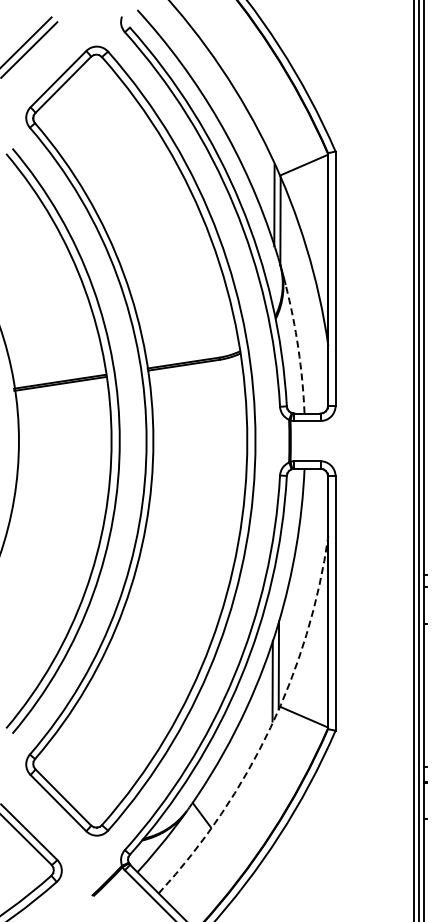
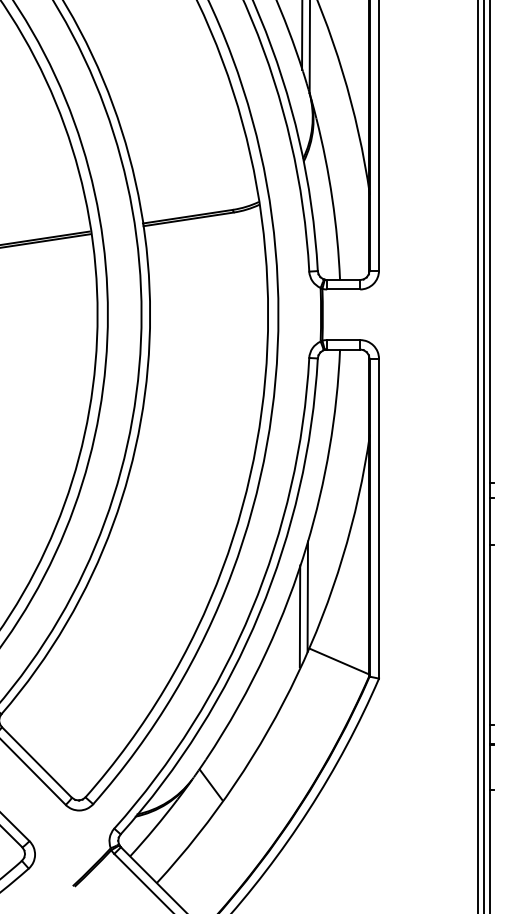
arc: (298, 348) -> (332, 198), dashed -> solid
arc: (270, 727) -> (297, 674), dashed -> solid

